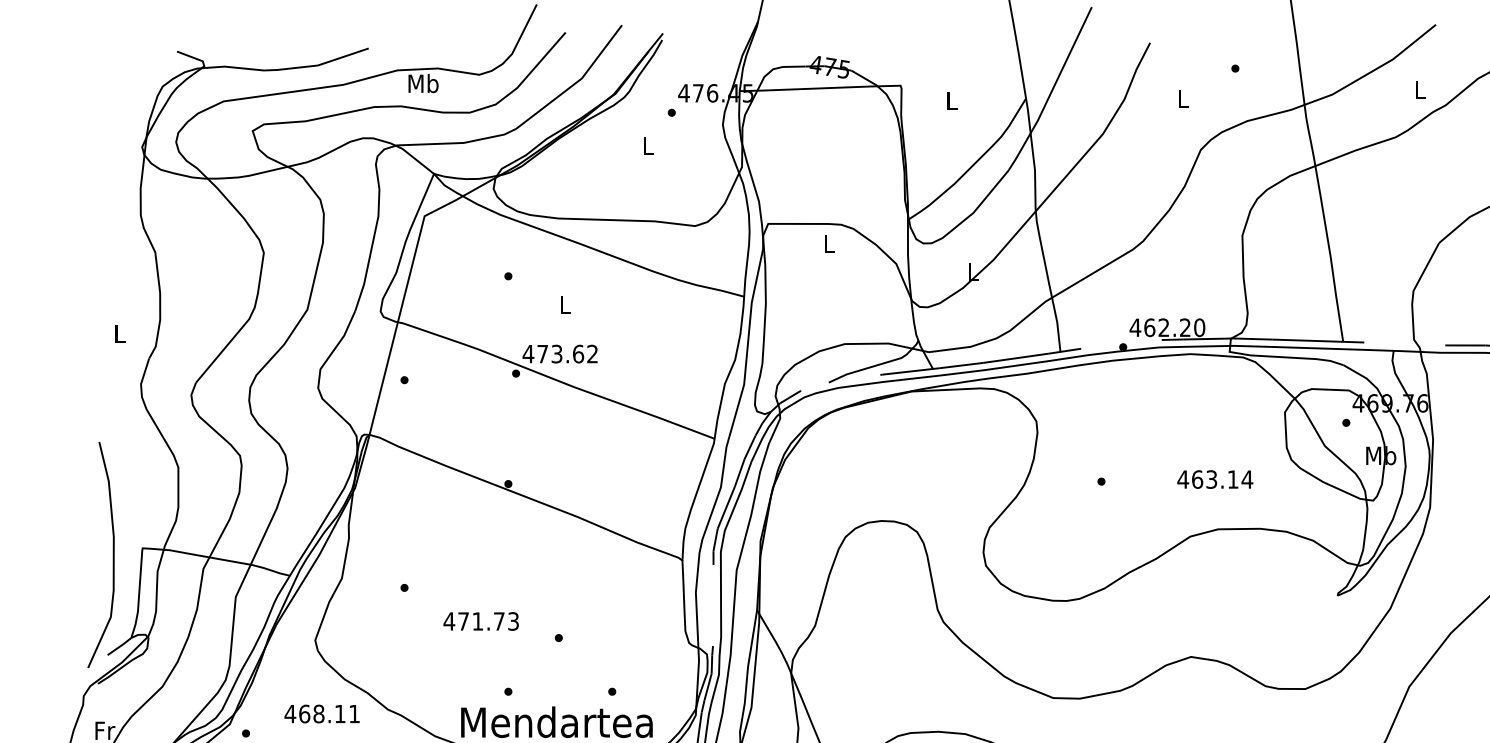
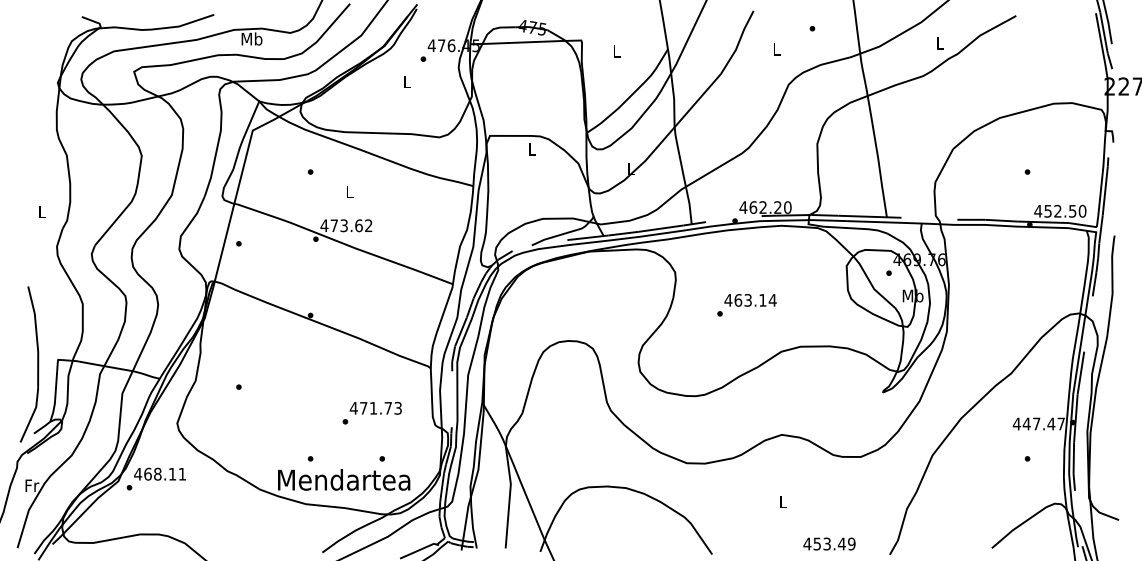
text: (1215, 479) -> (750, 300), moved
text: (480, 621) -> (375, 408), moved
text: (321, 712) -> (159, 473), moved

